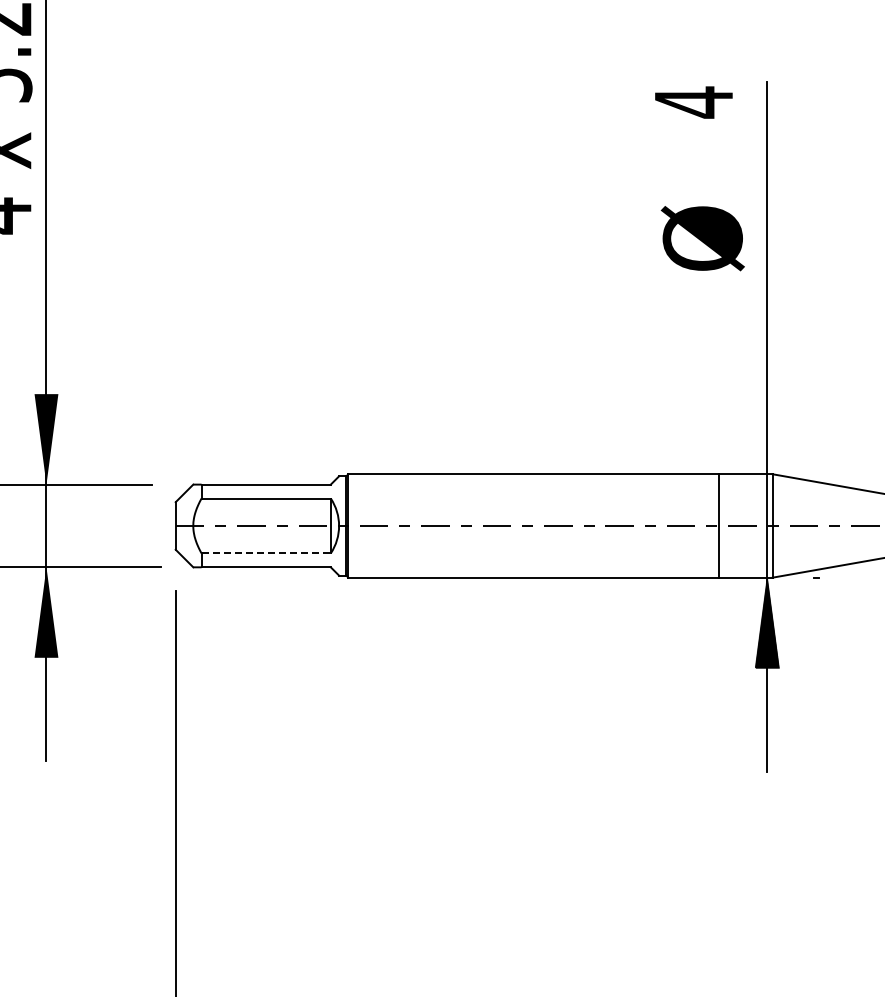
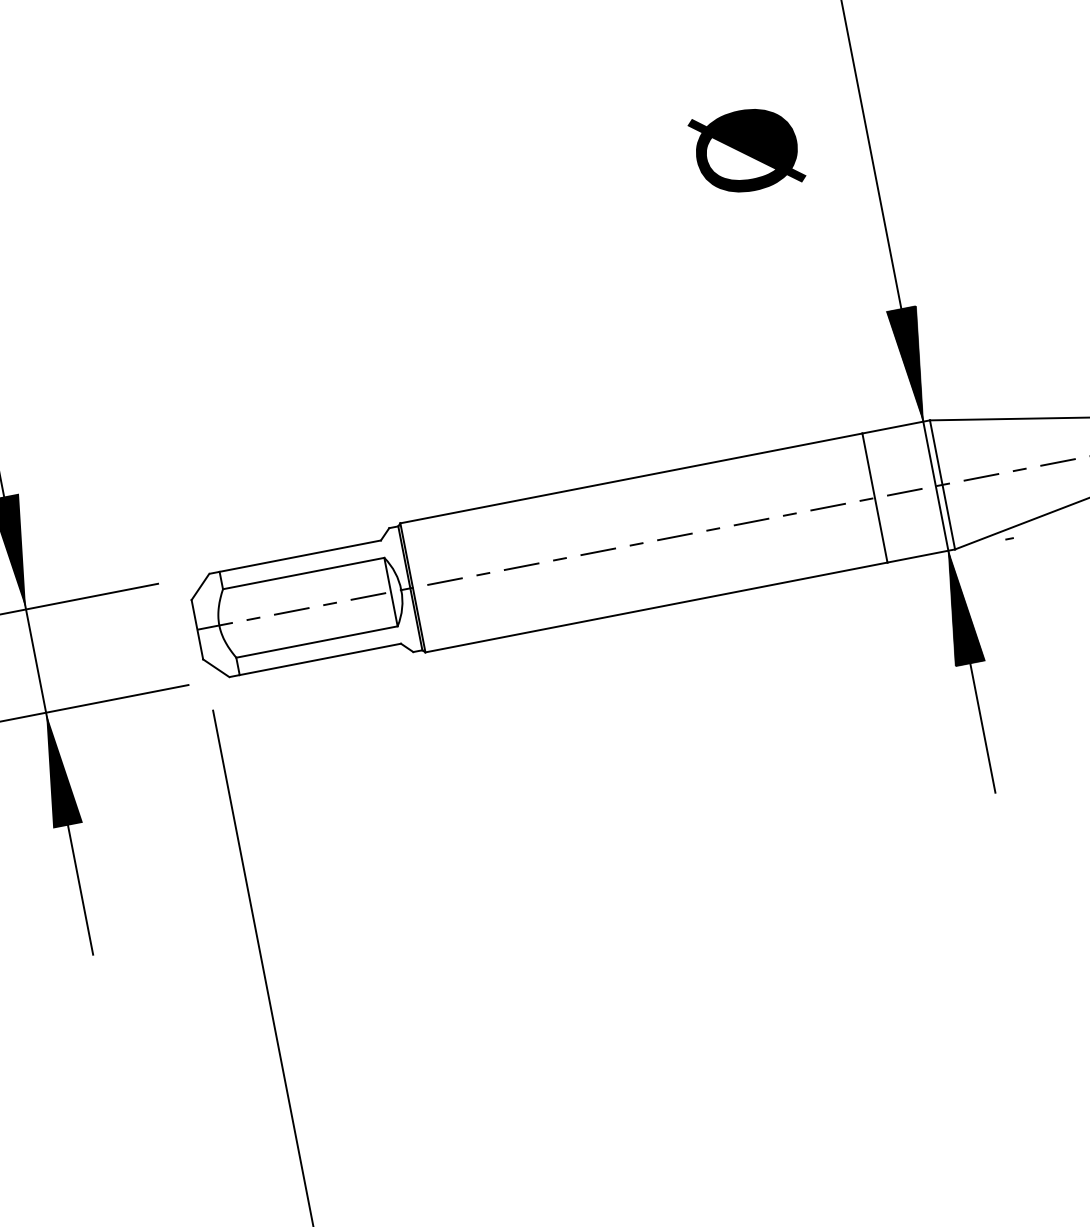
text: (702, 238) -> (746, 150), moved
hatch: (767, 428) -> (912, 364), added
line: (266, 553) -> (317, 642), dashed -> solid

